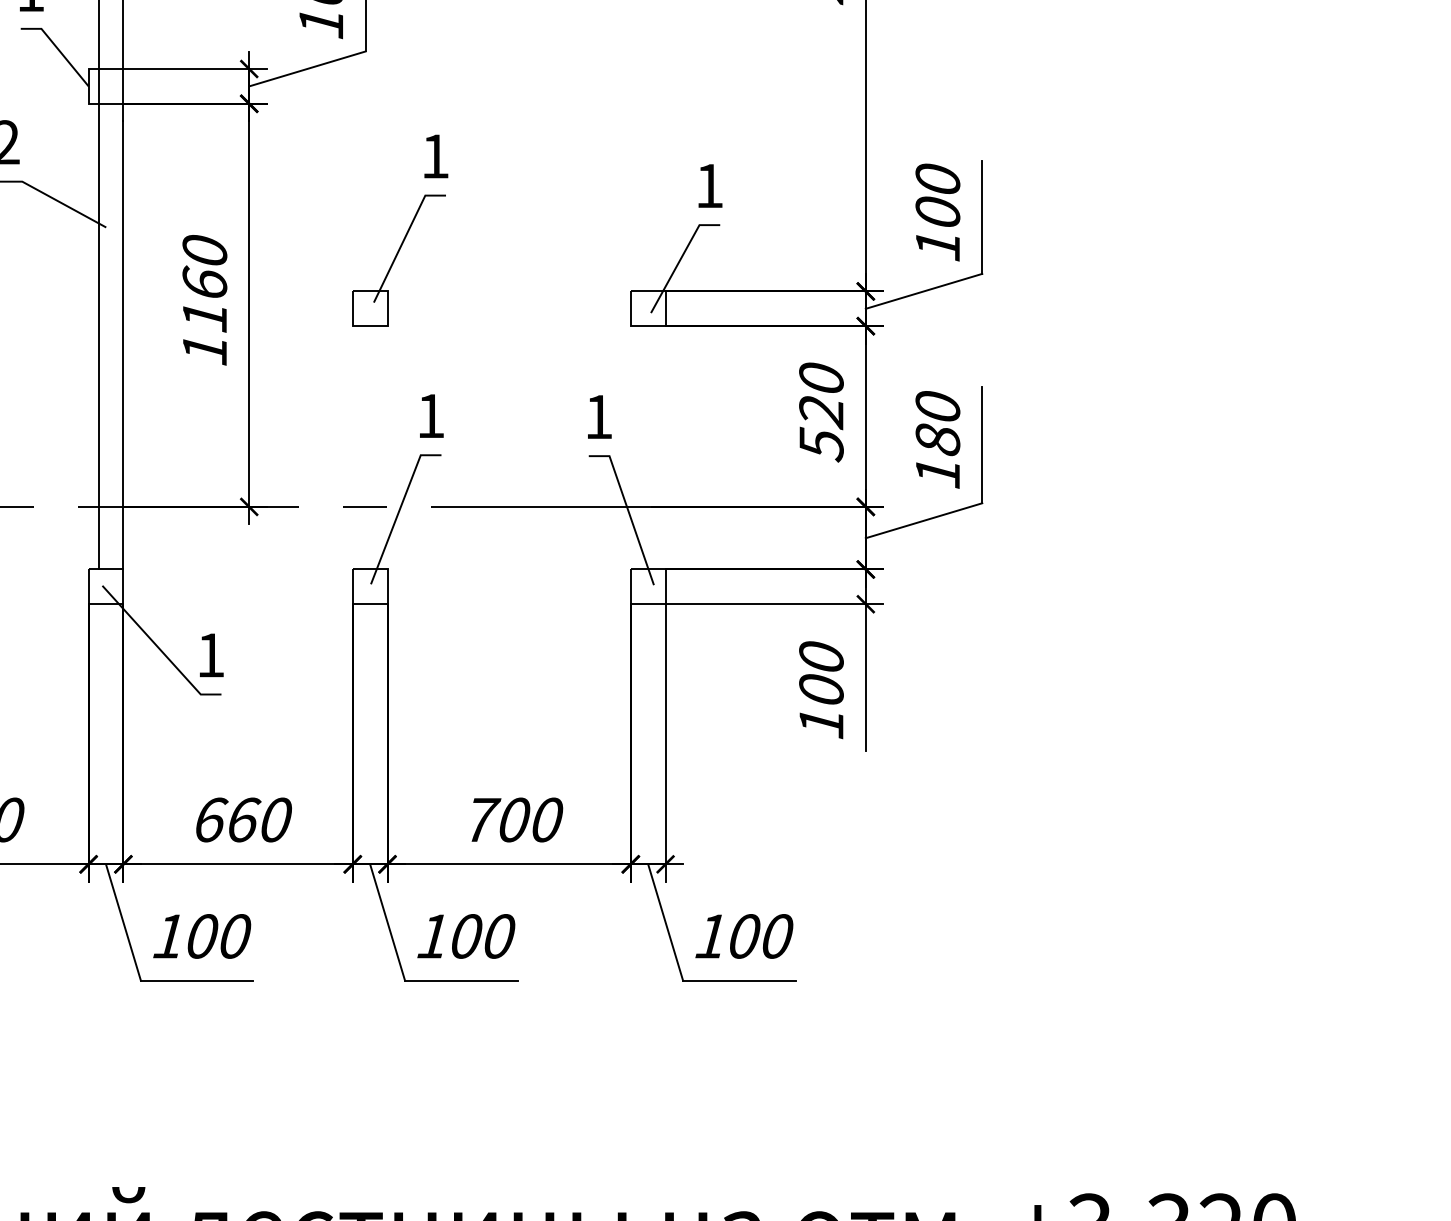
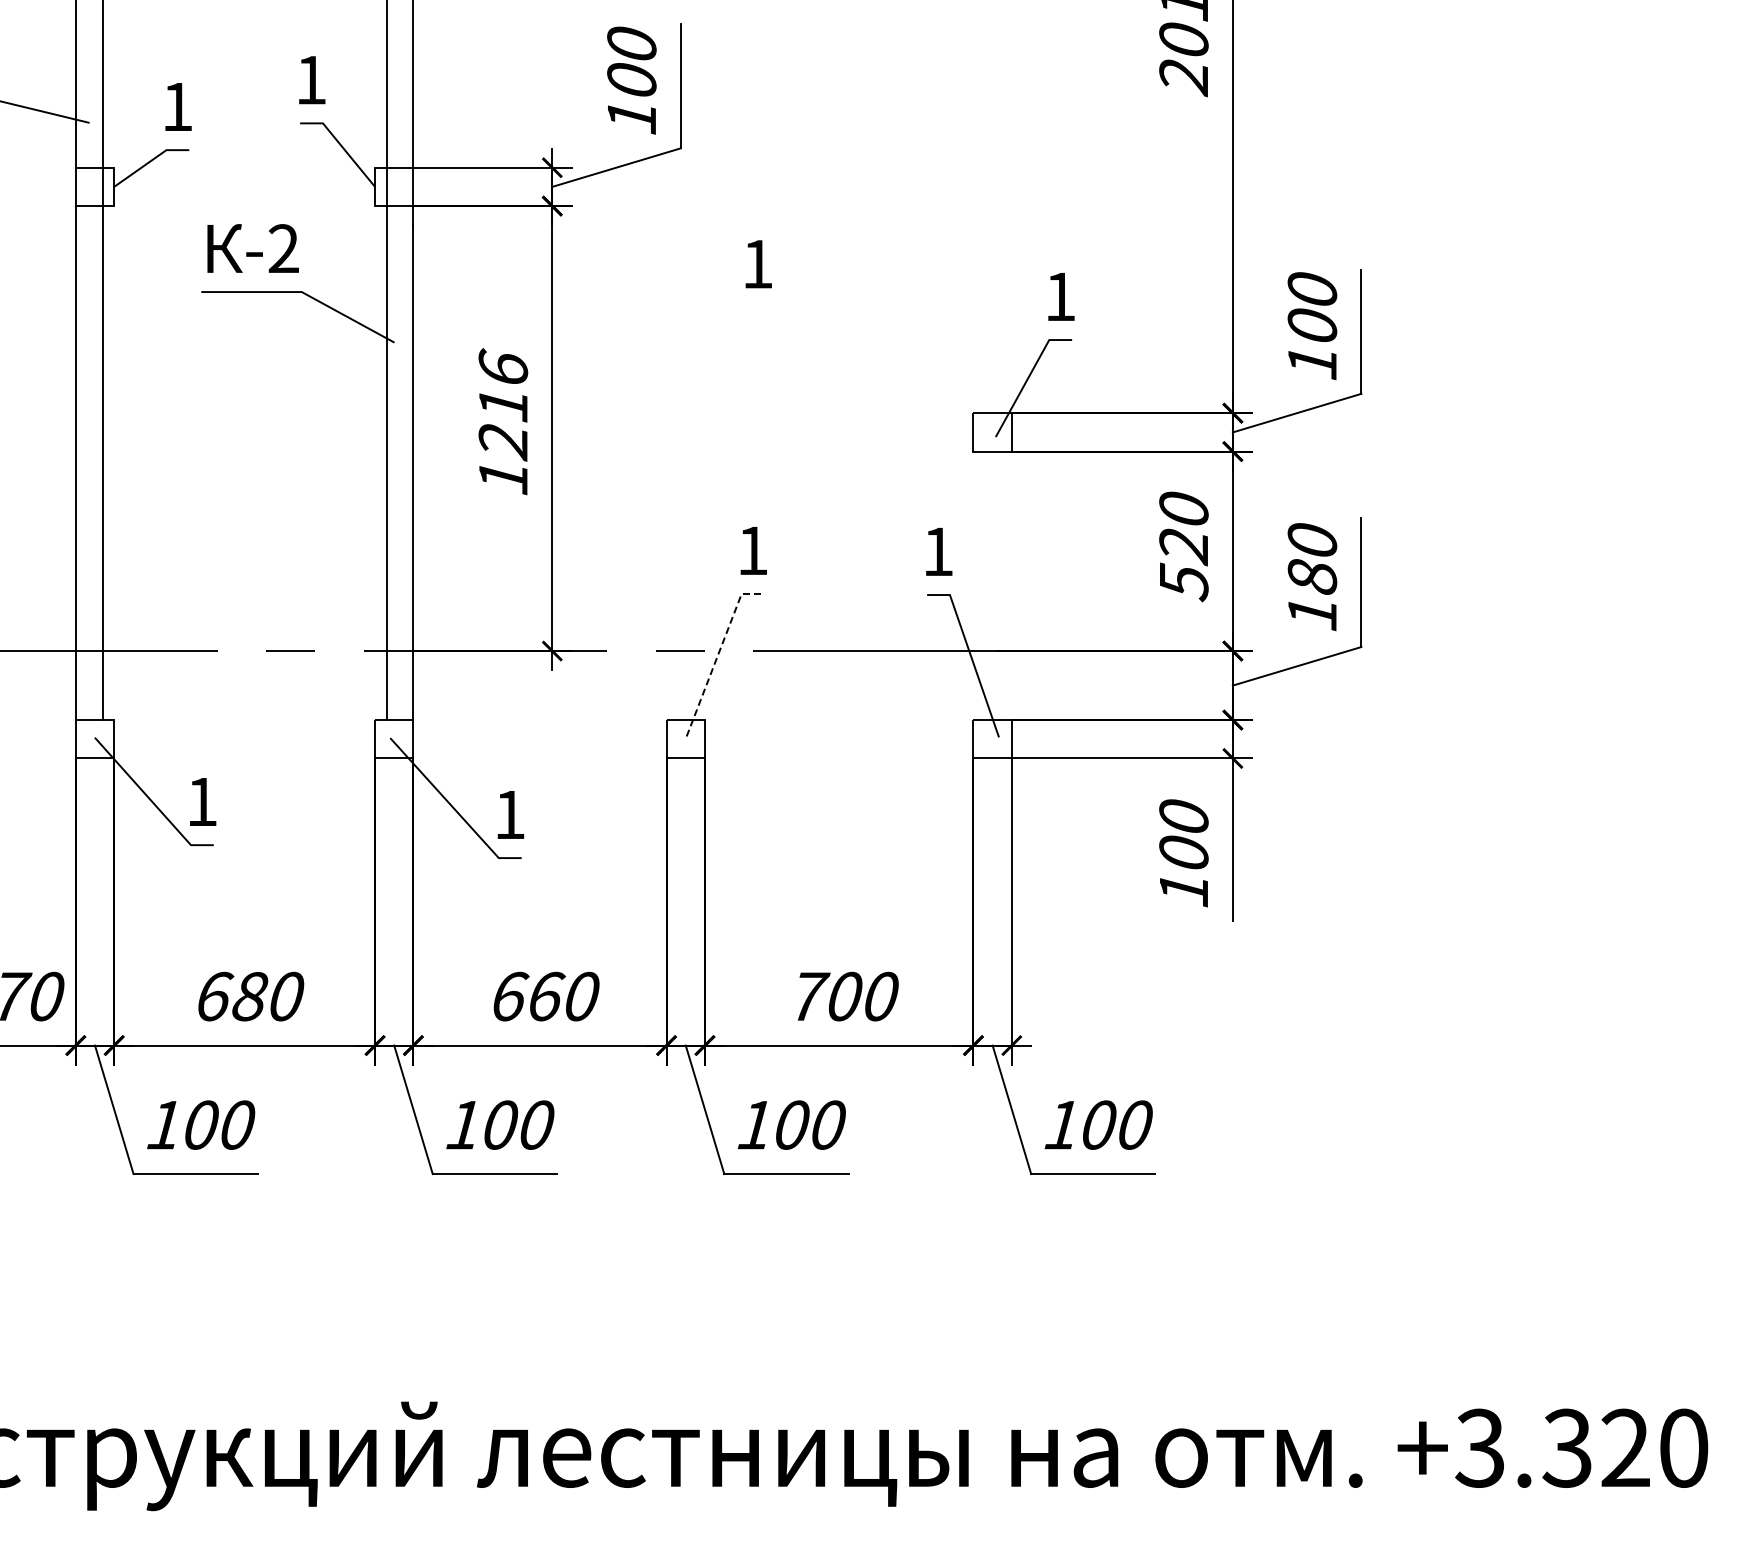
part: (398, 260) -> (717, 379), removed
text: (205, 283) -> (503, 404), 1160 -> 1216
line: (399, 509) -> (718, 653), solid -> dashed

